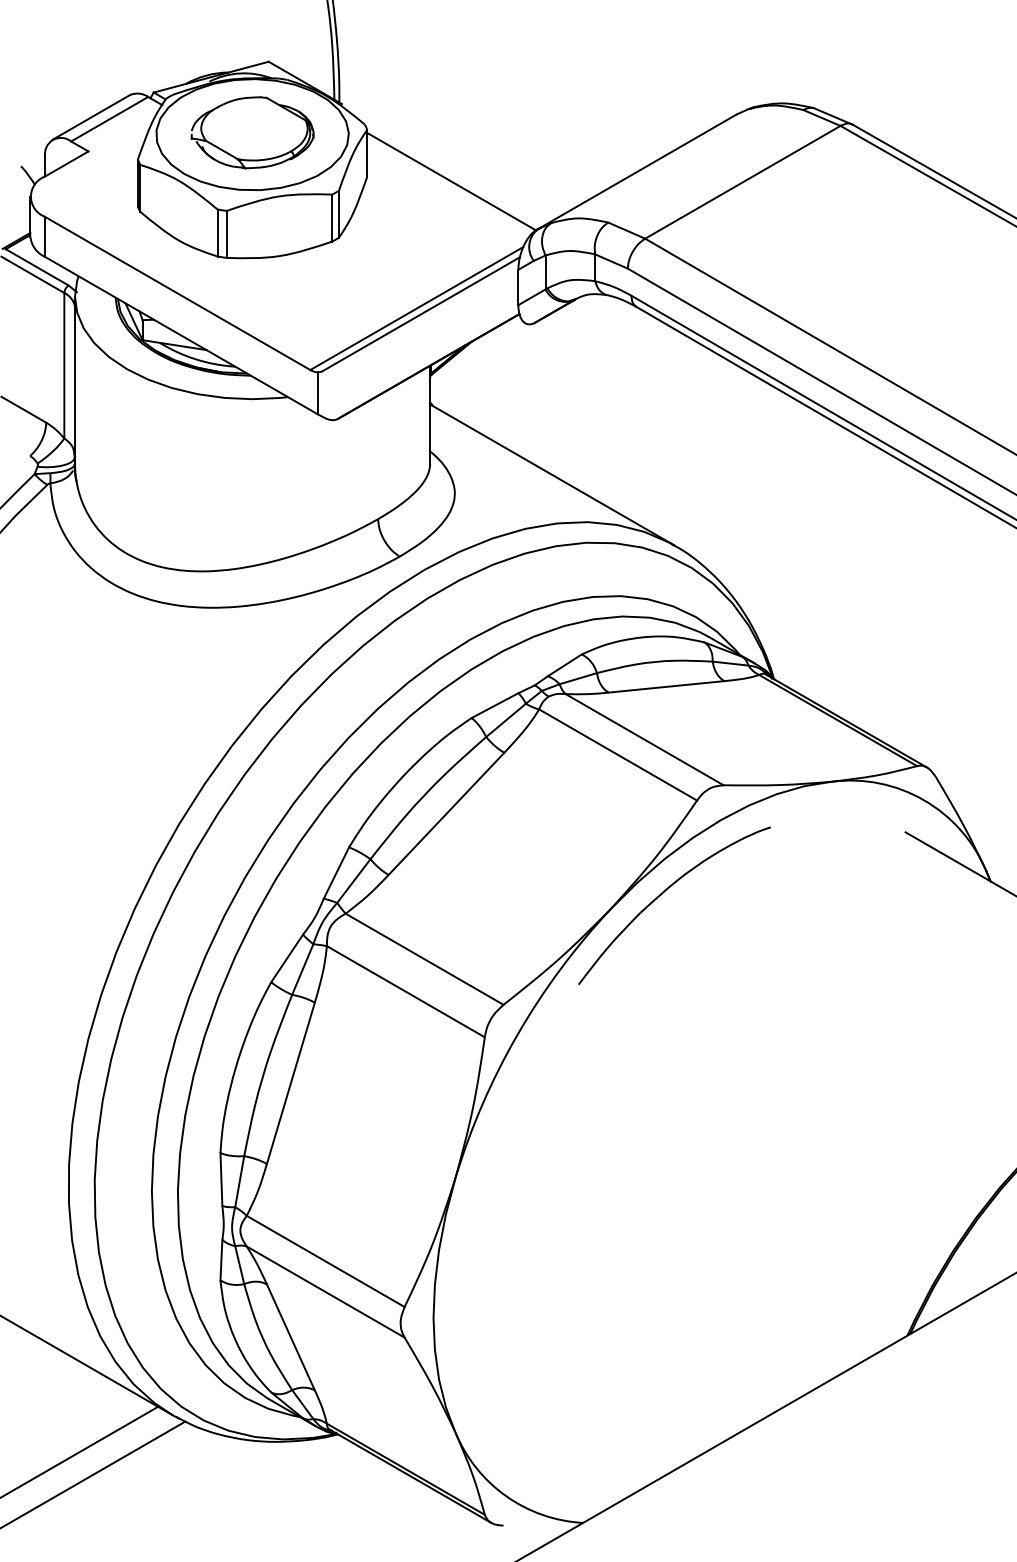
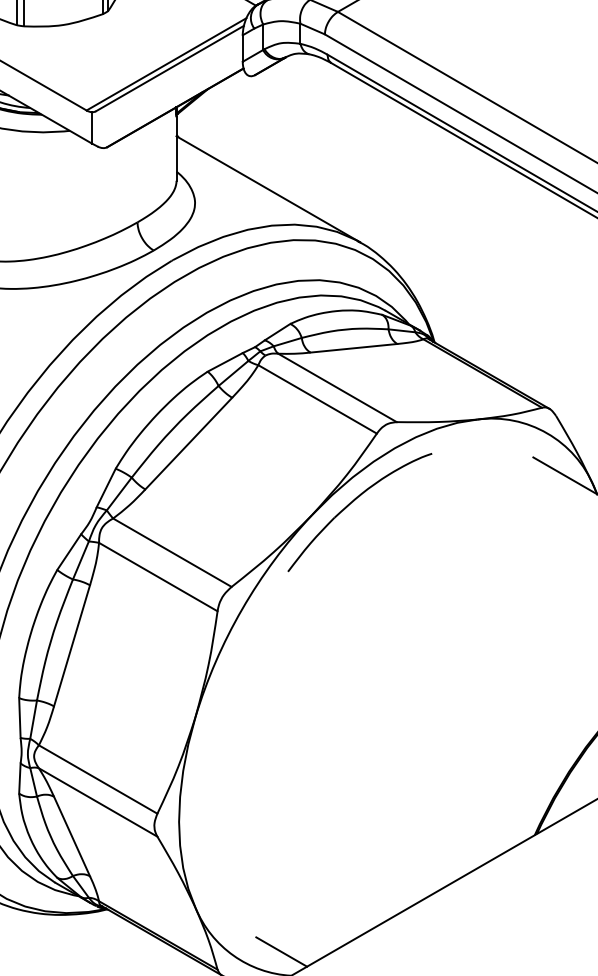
line: (570, 1490) -> (281, 951), added

